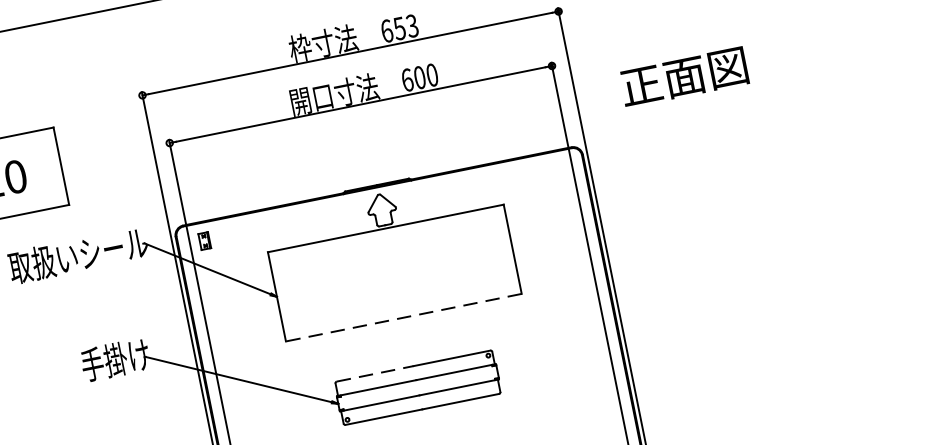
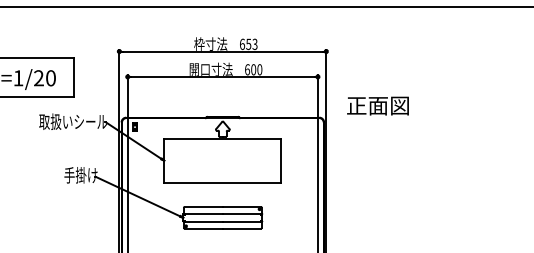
text: (682, 76) -> (377, 105), moved
line: (402, 316) -> (222, 182), dashed -> solid
line: (376, 374) -> (204, 207), dashed -> solid

